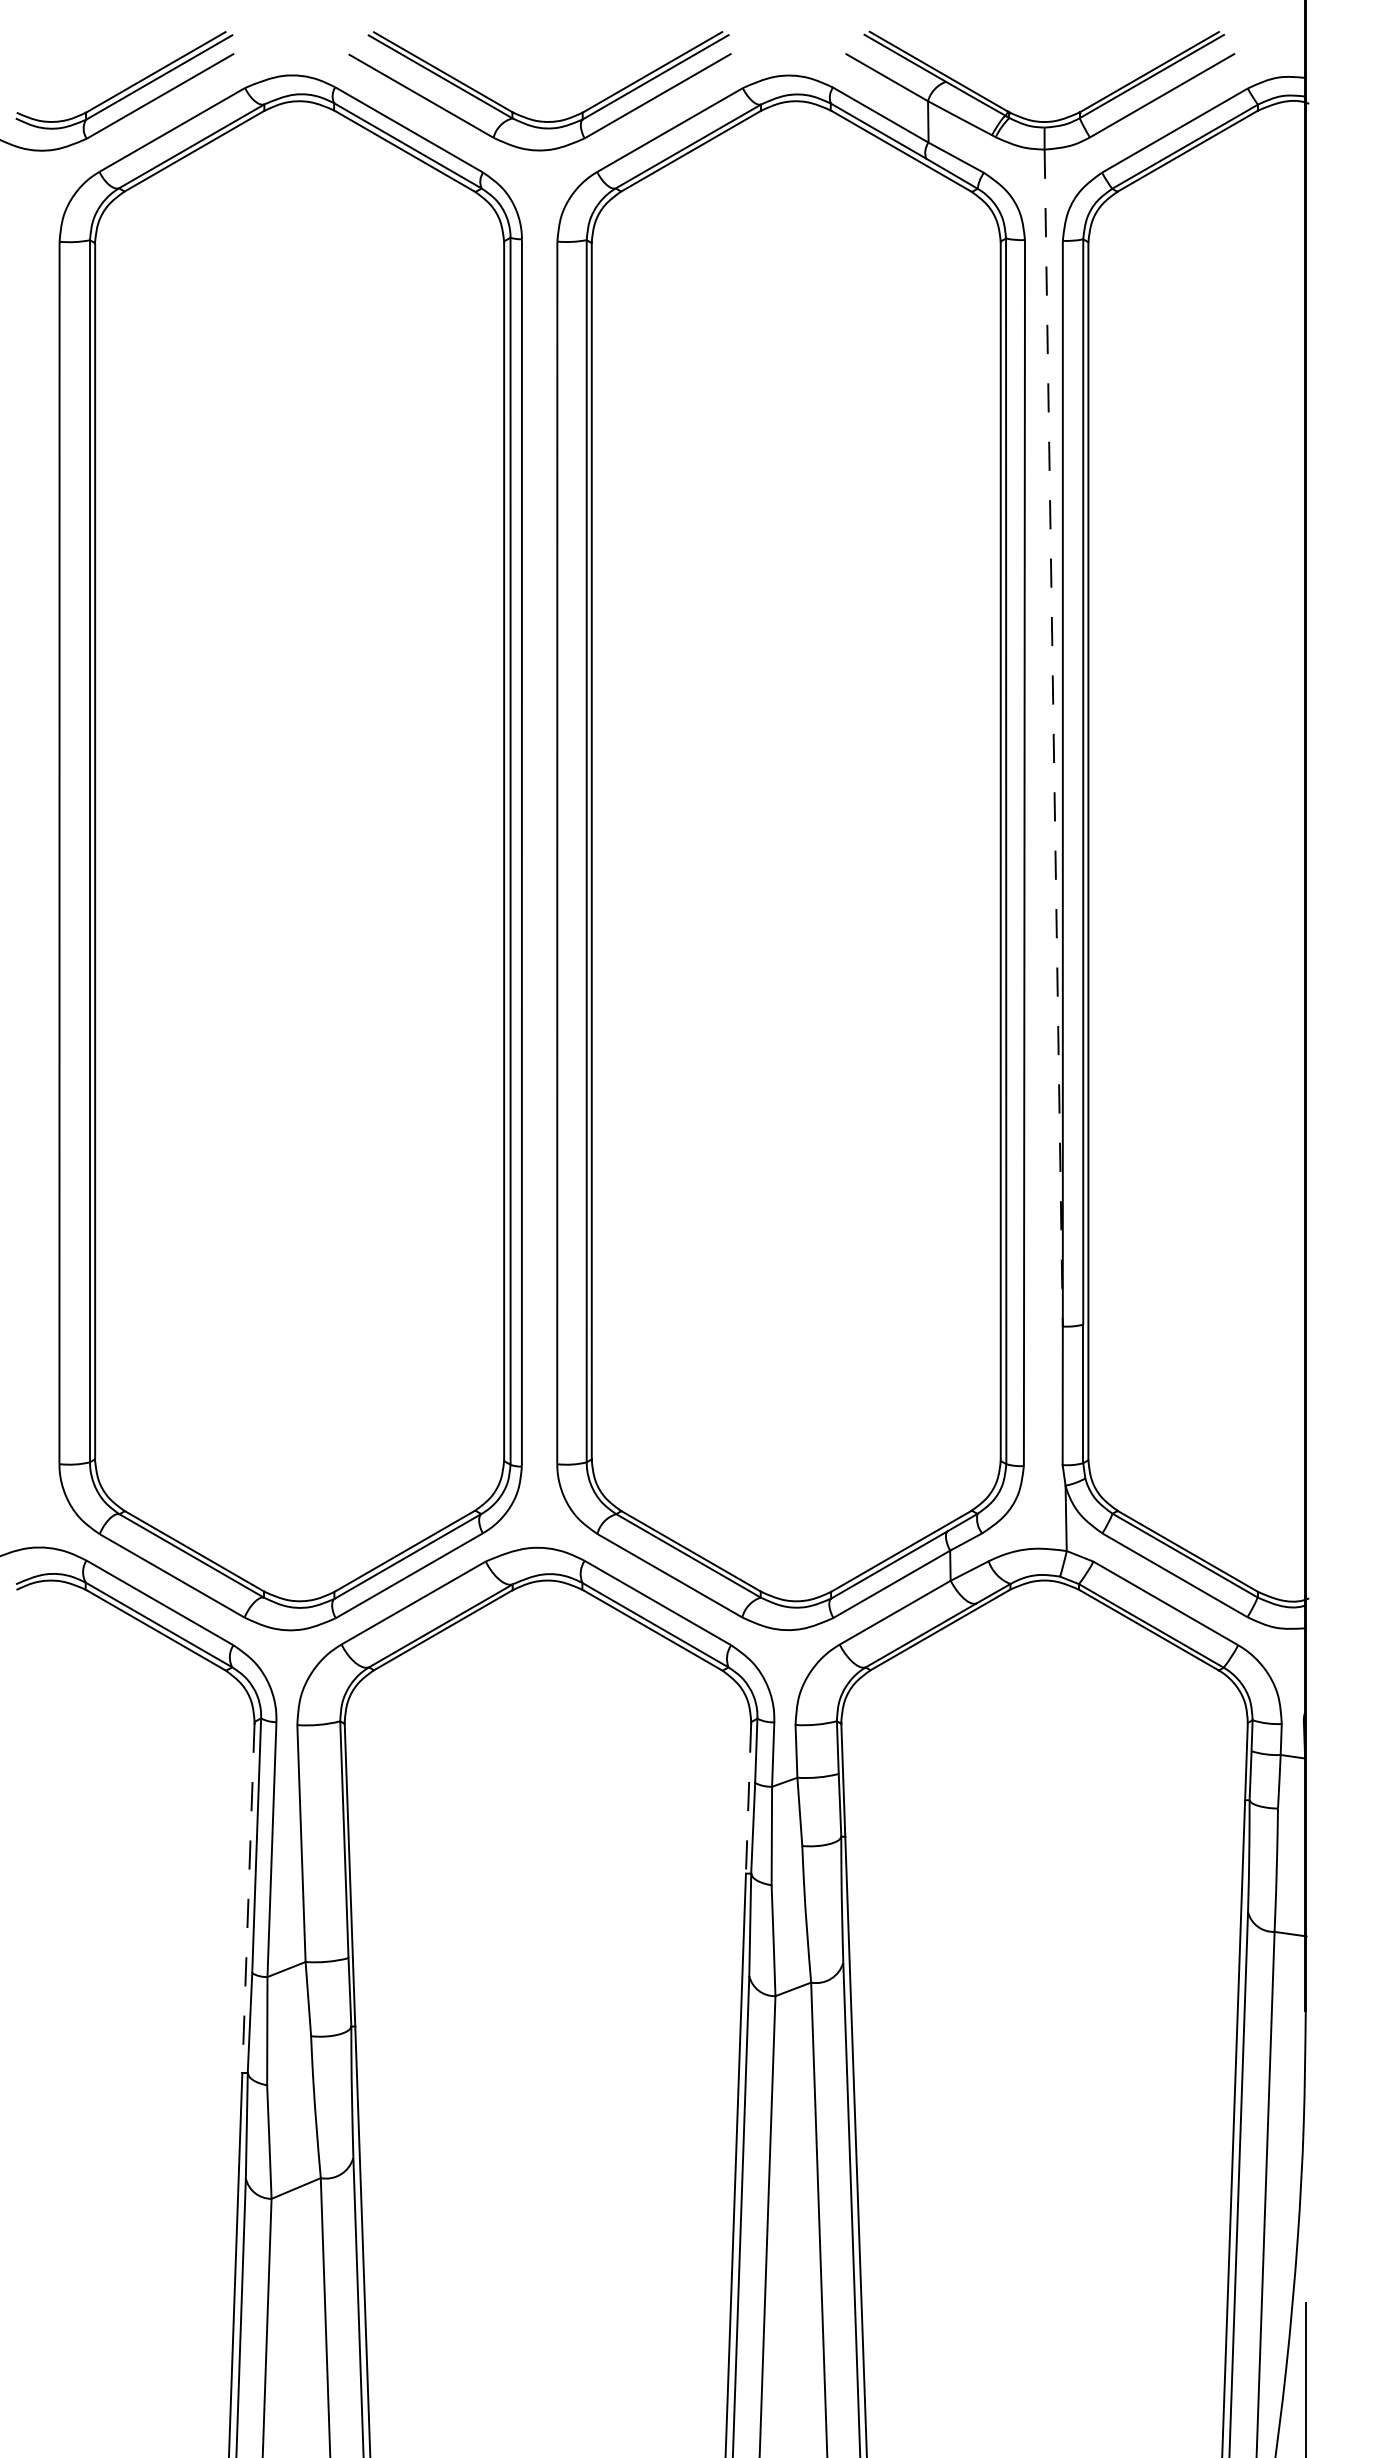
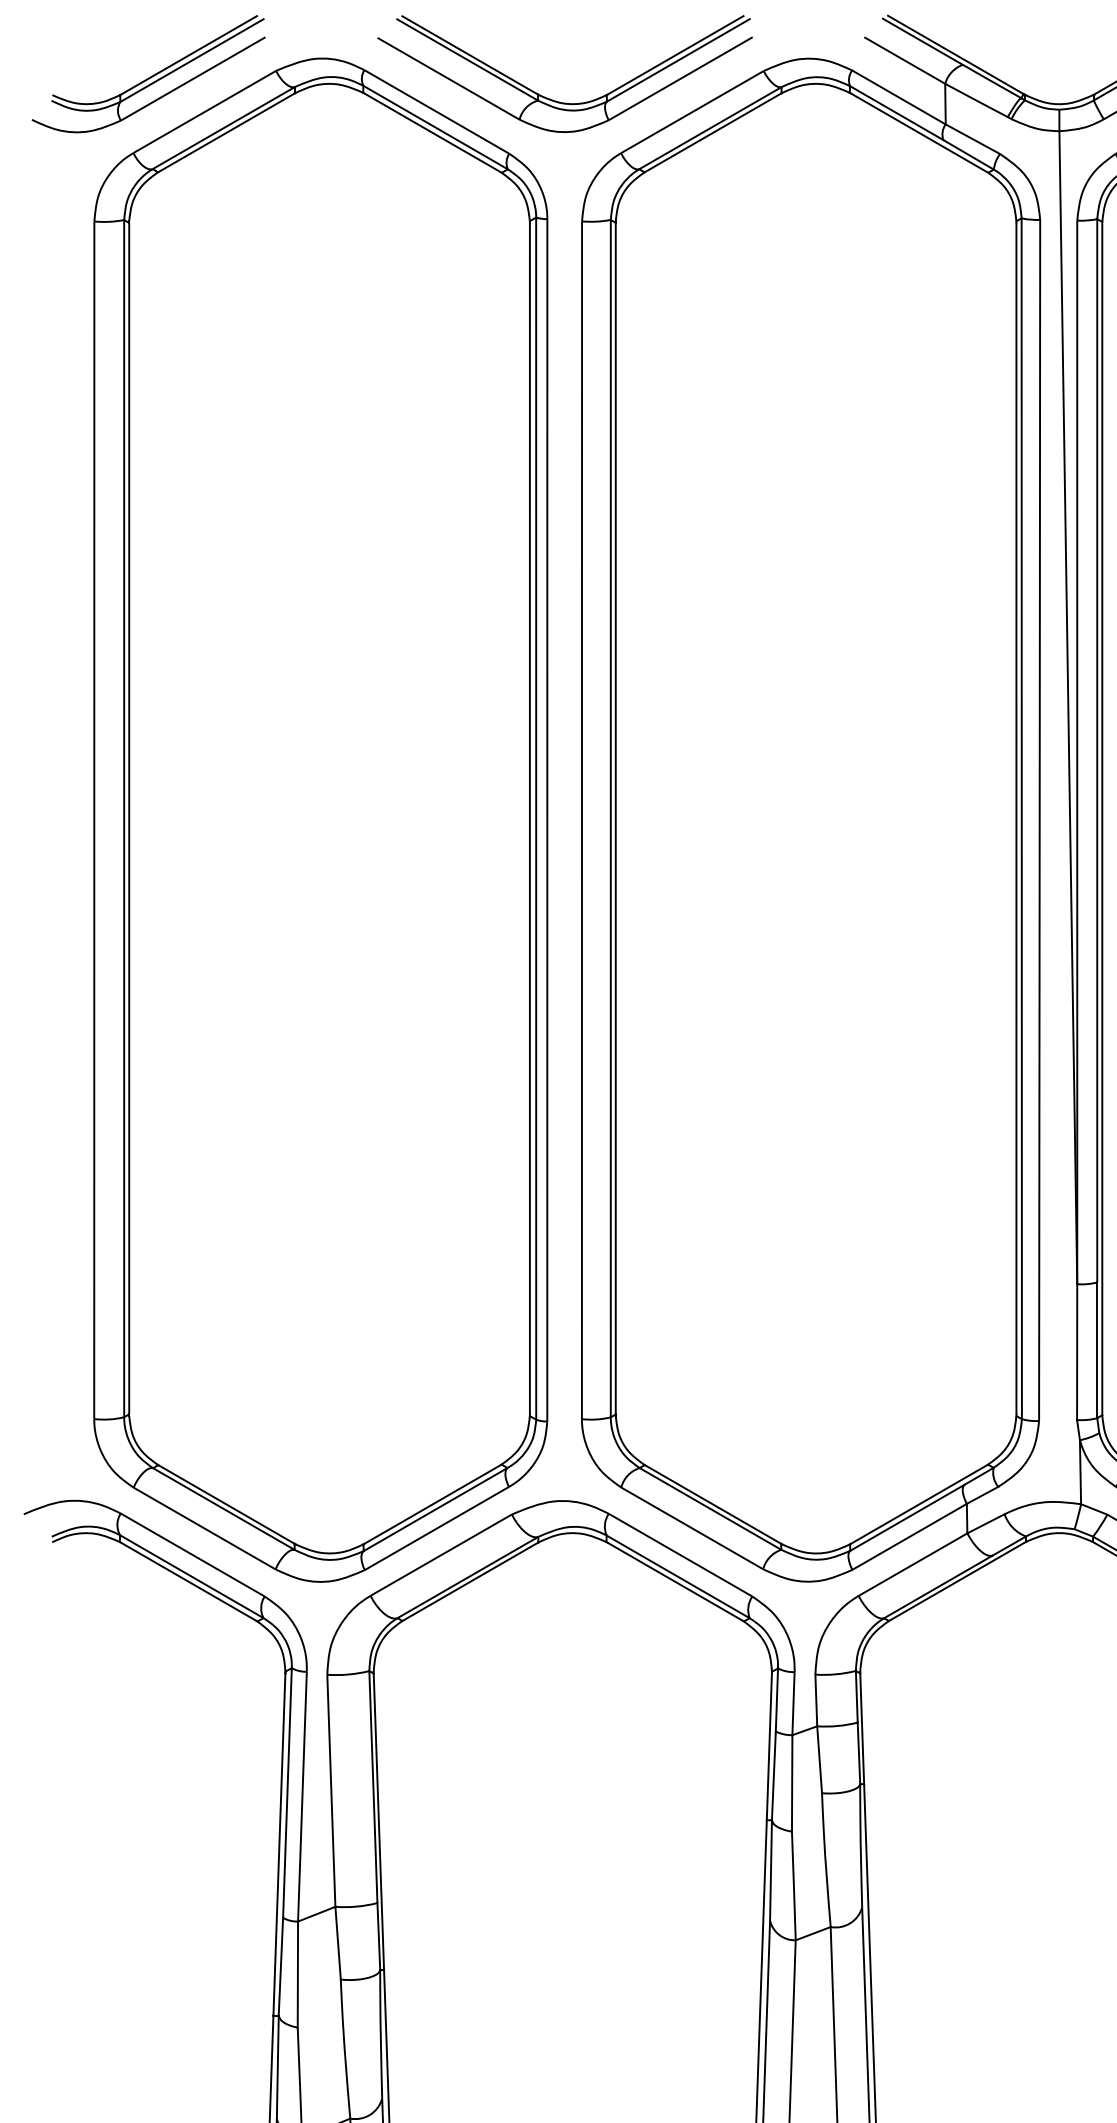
line: (1053, 738) -> (1068, 708), dashed -> solid
line: (748, 1799) -> (769, 1747), dashed -> solid
line: (248, 1898) -> (279, 1844), dashed -> solid

